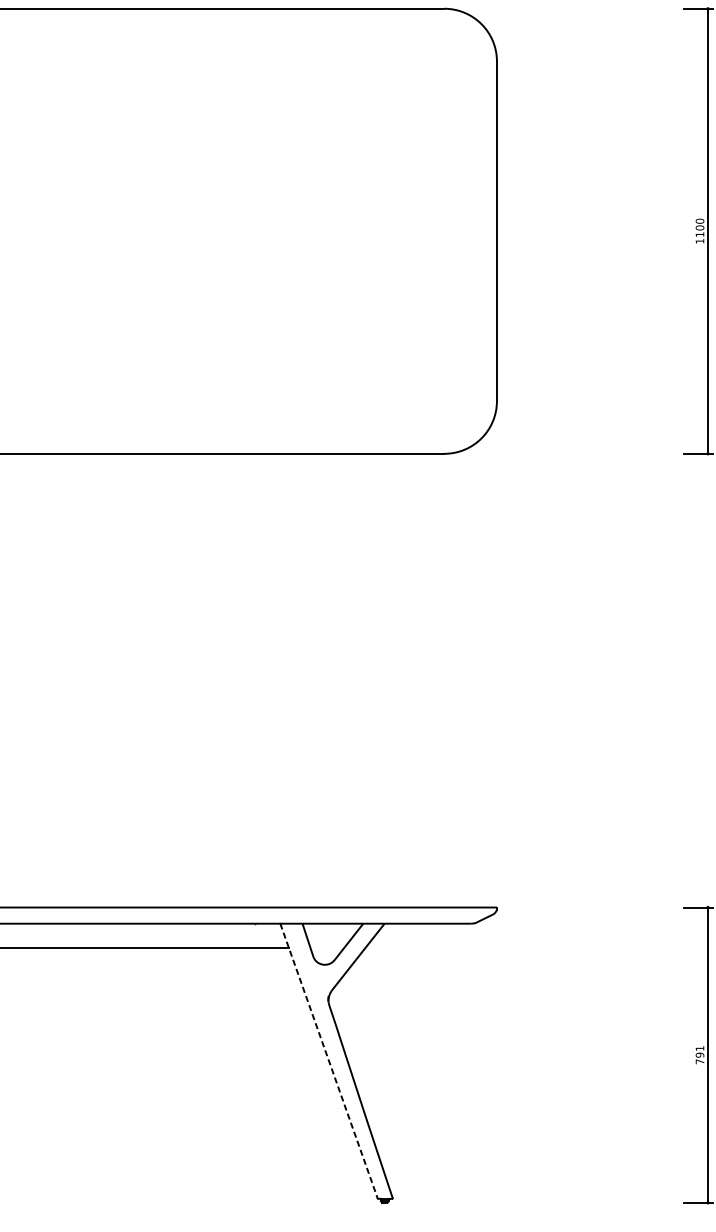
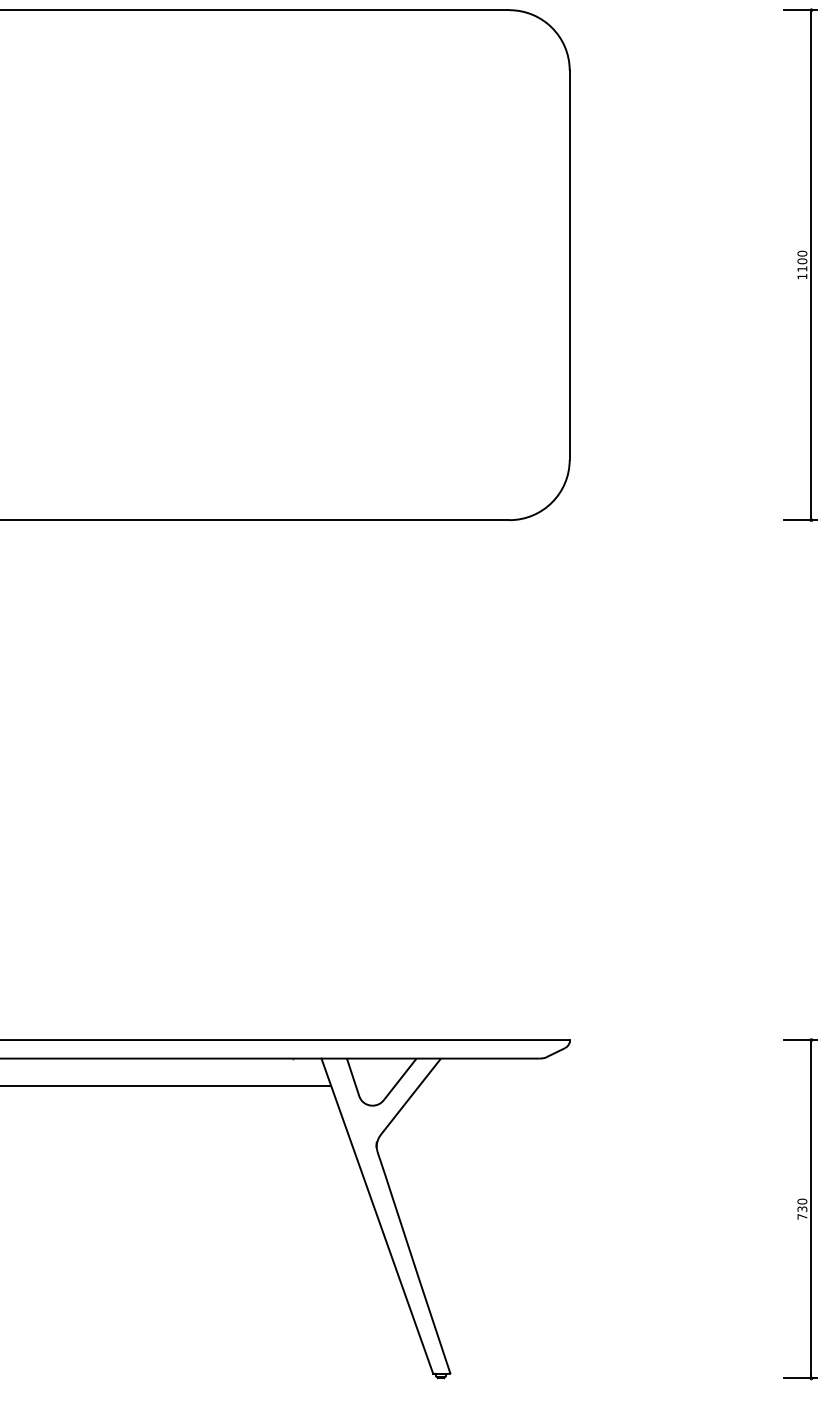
text: (700, 1051) -> (802, 1205), 791 -> 730
line: (329, 1061) -> (377, 1216), dashed -> solid

